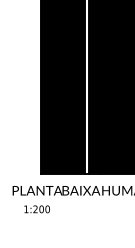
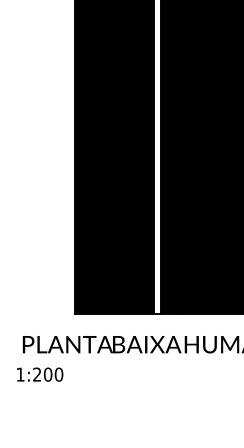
text: (36, 209) -> (38, 374), moved

